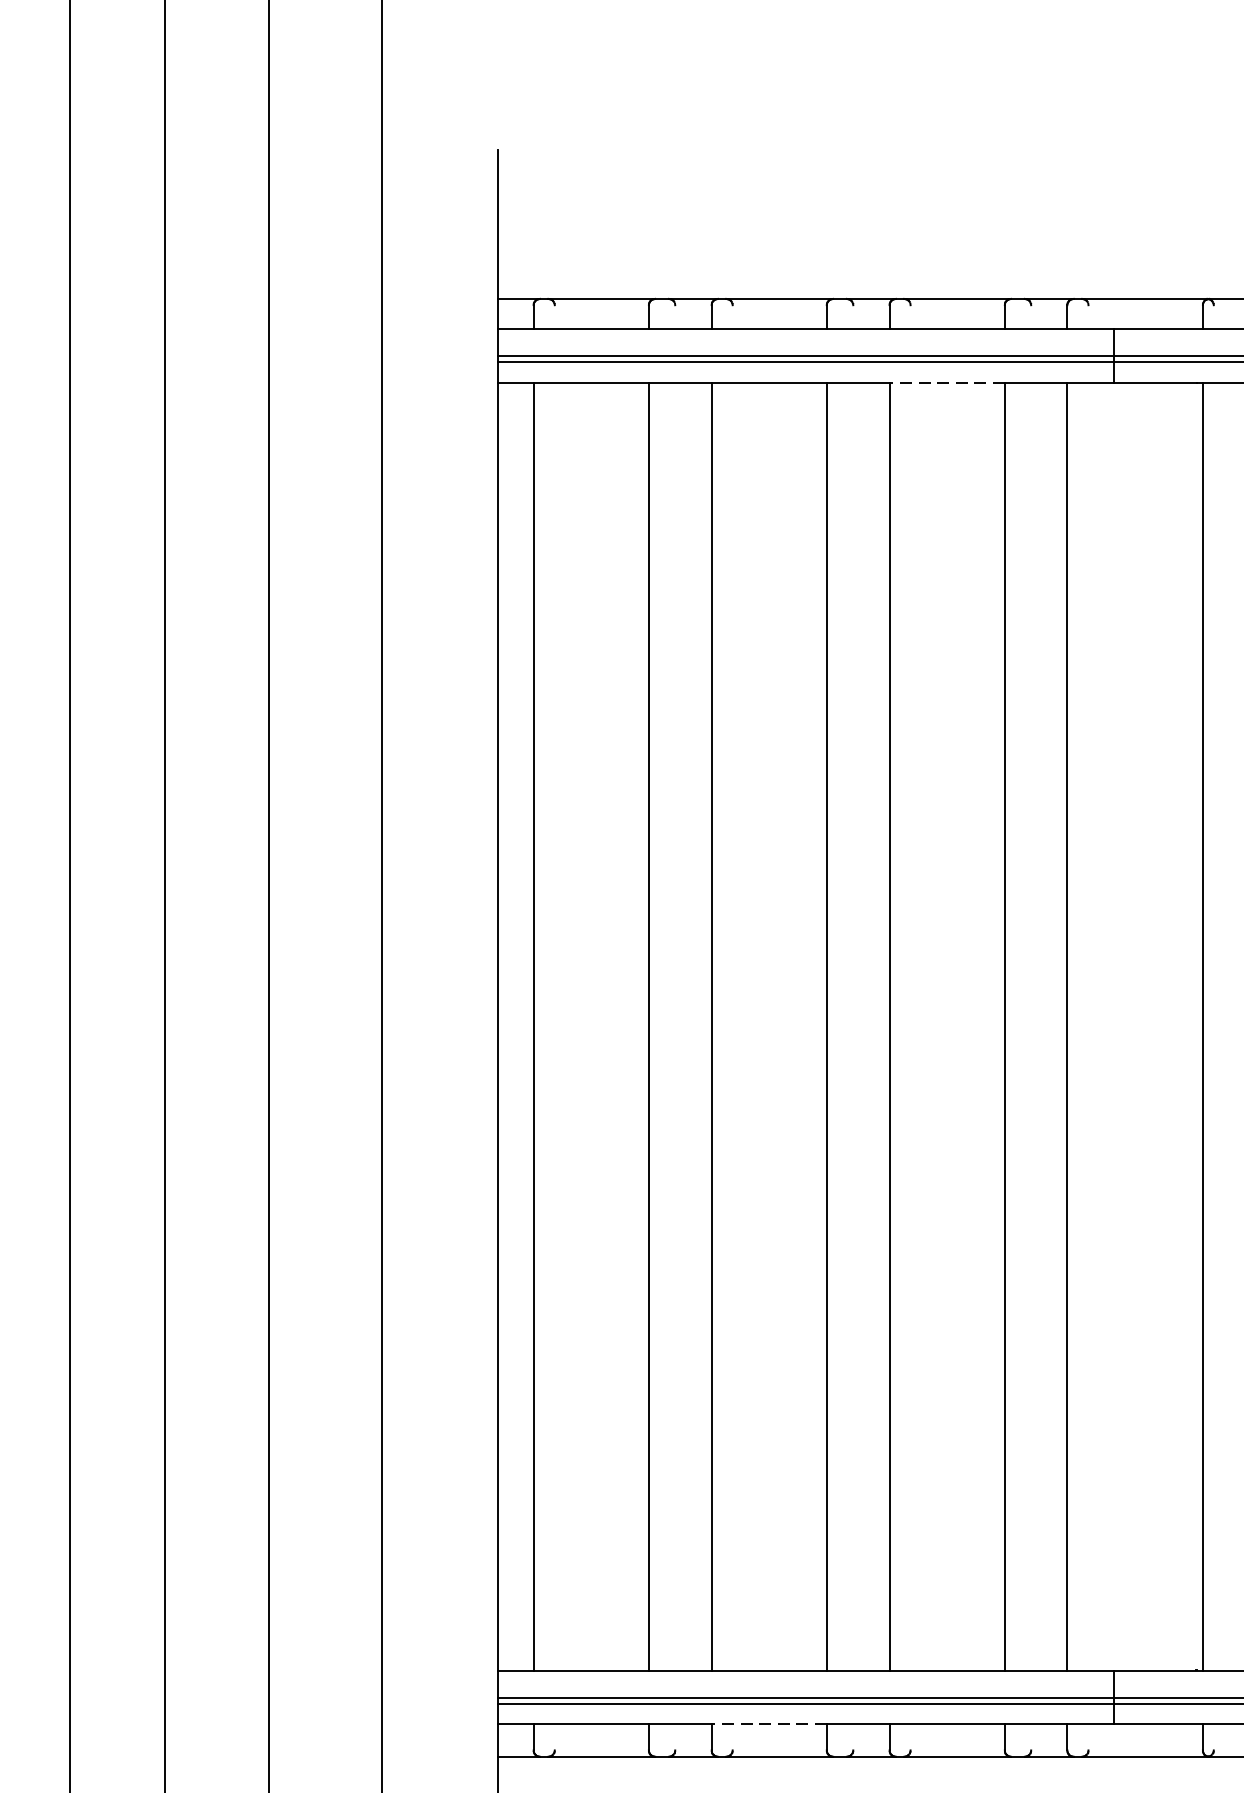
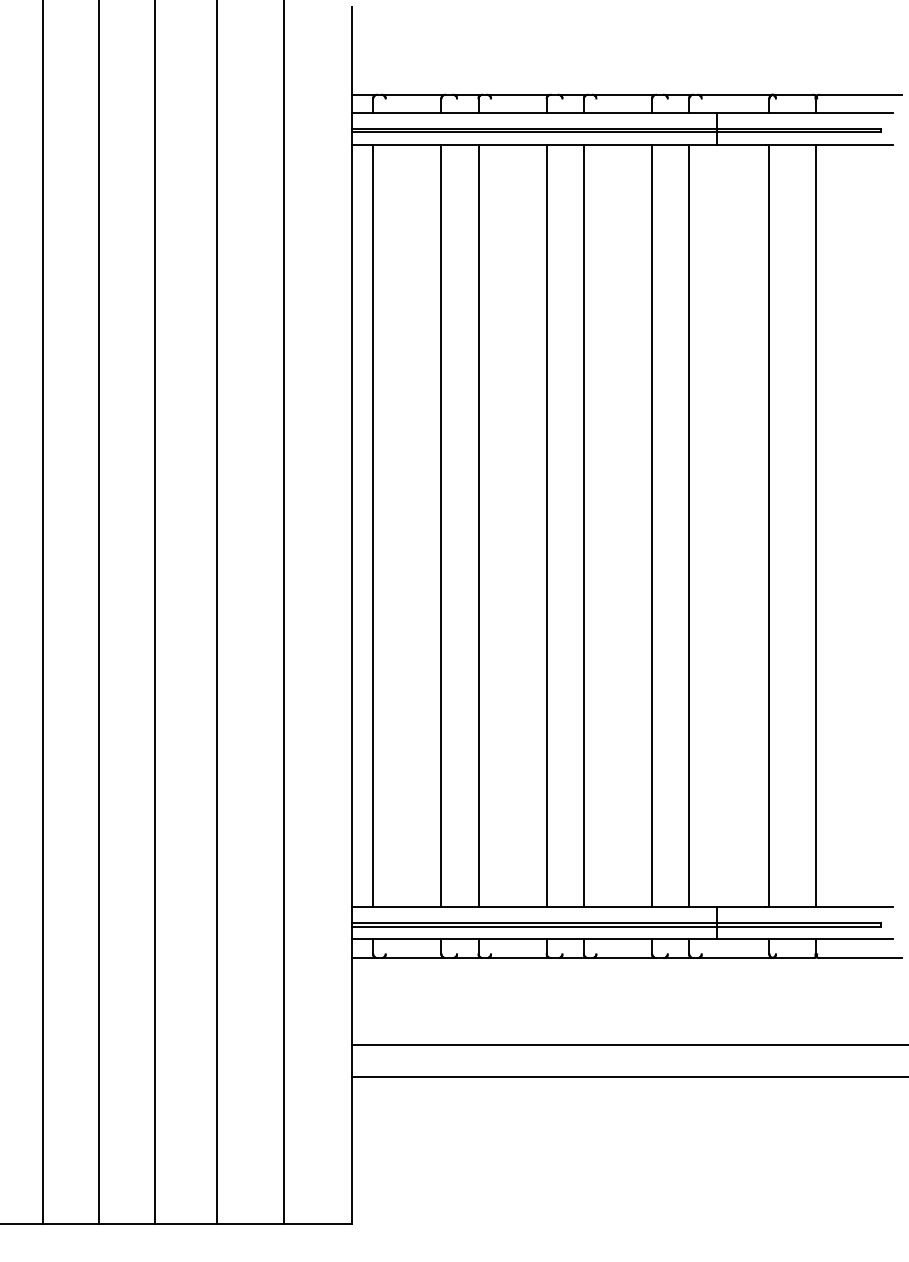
line: (946, 382) -> (617, 144), dashed -> solid
line: (768, 1723) -> (512, 938), dashed -> solid

